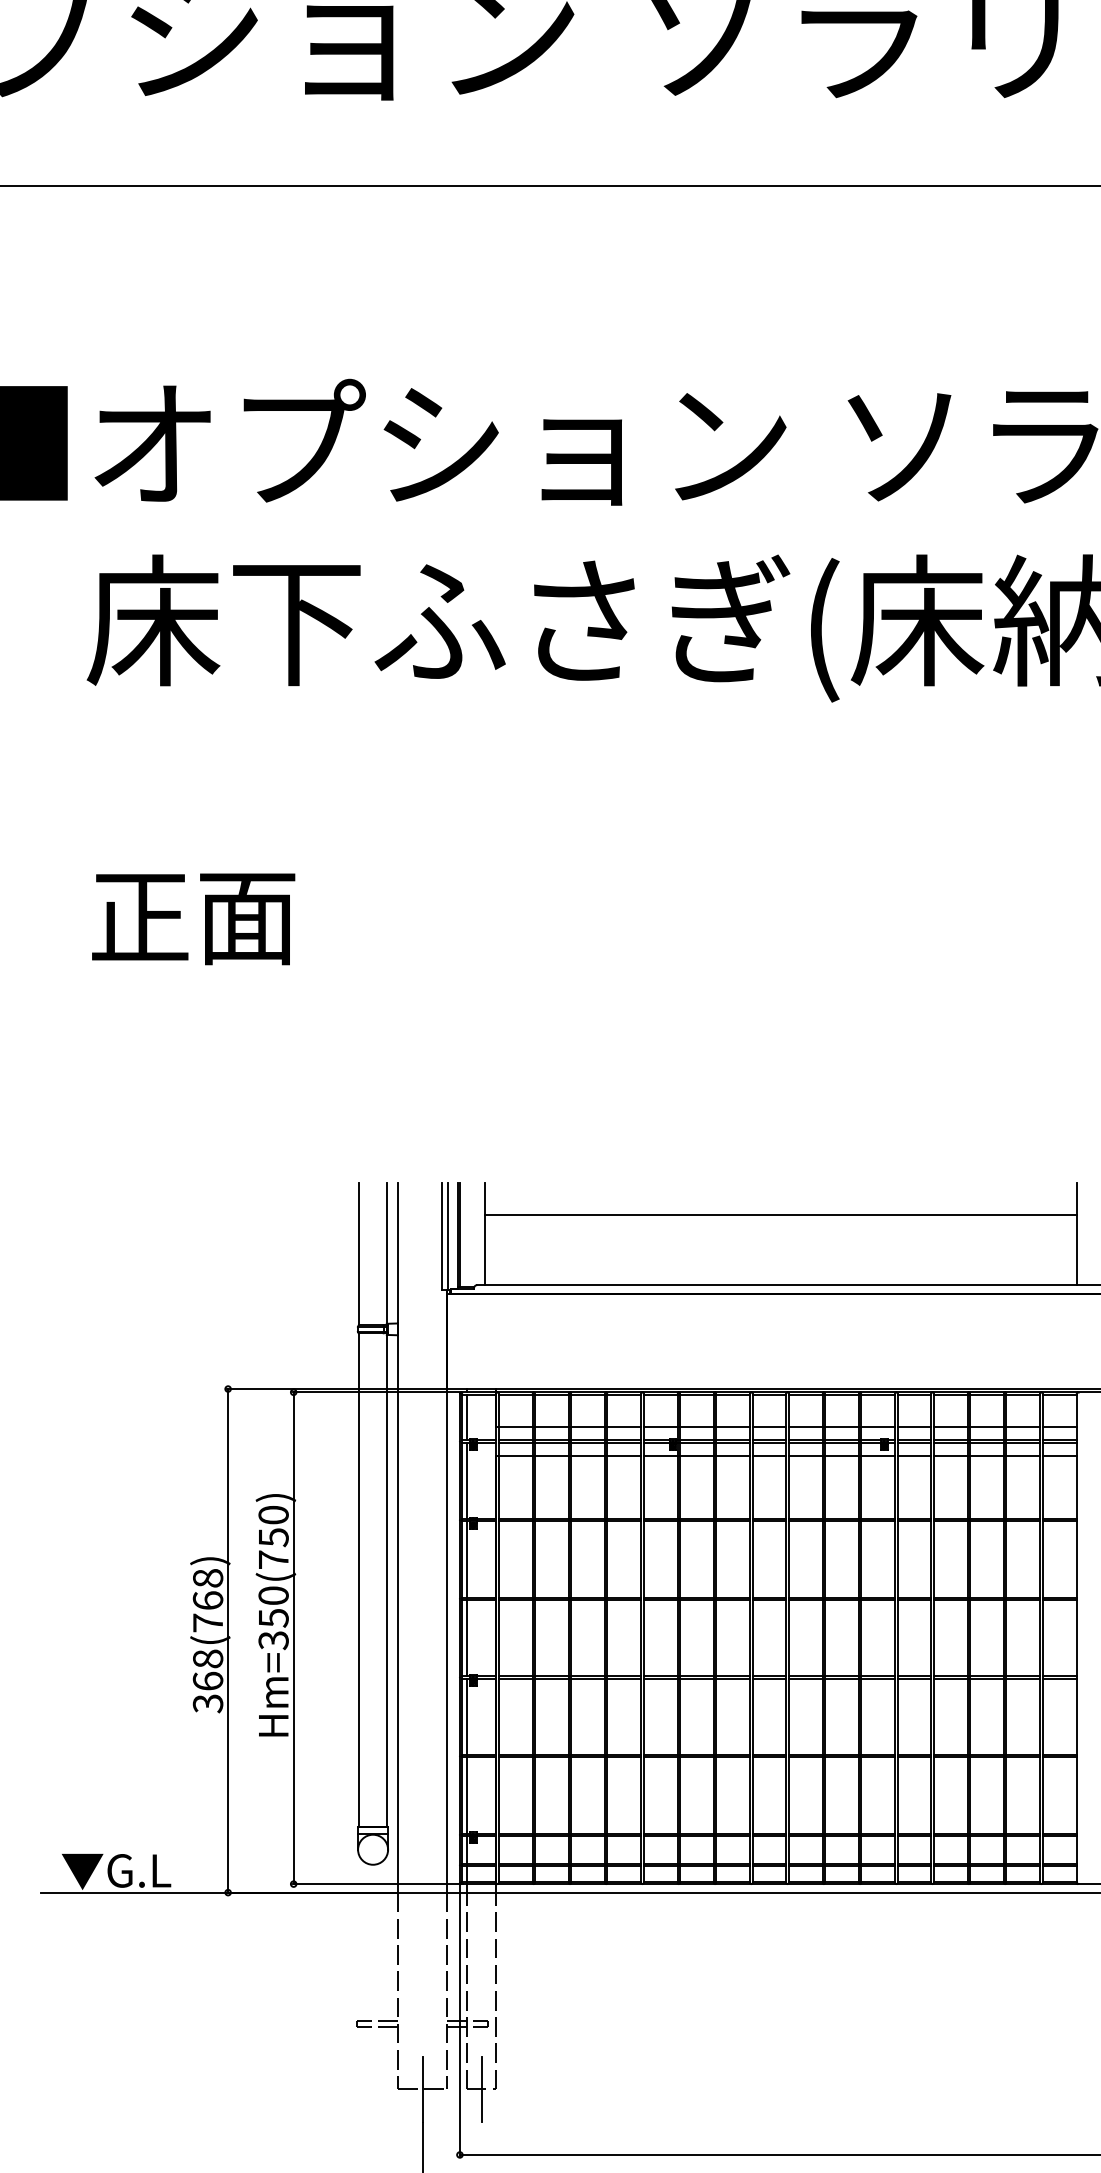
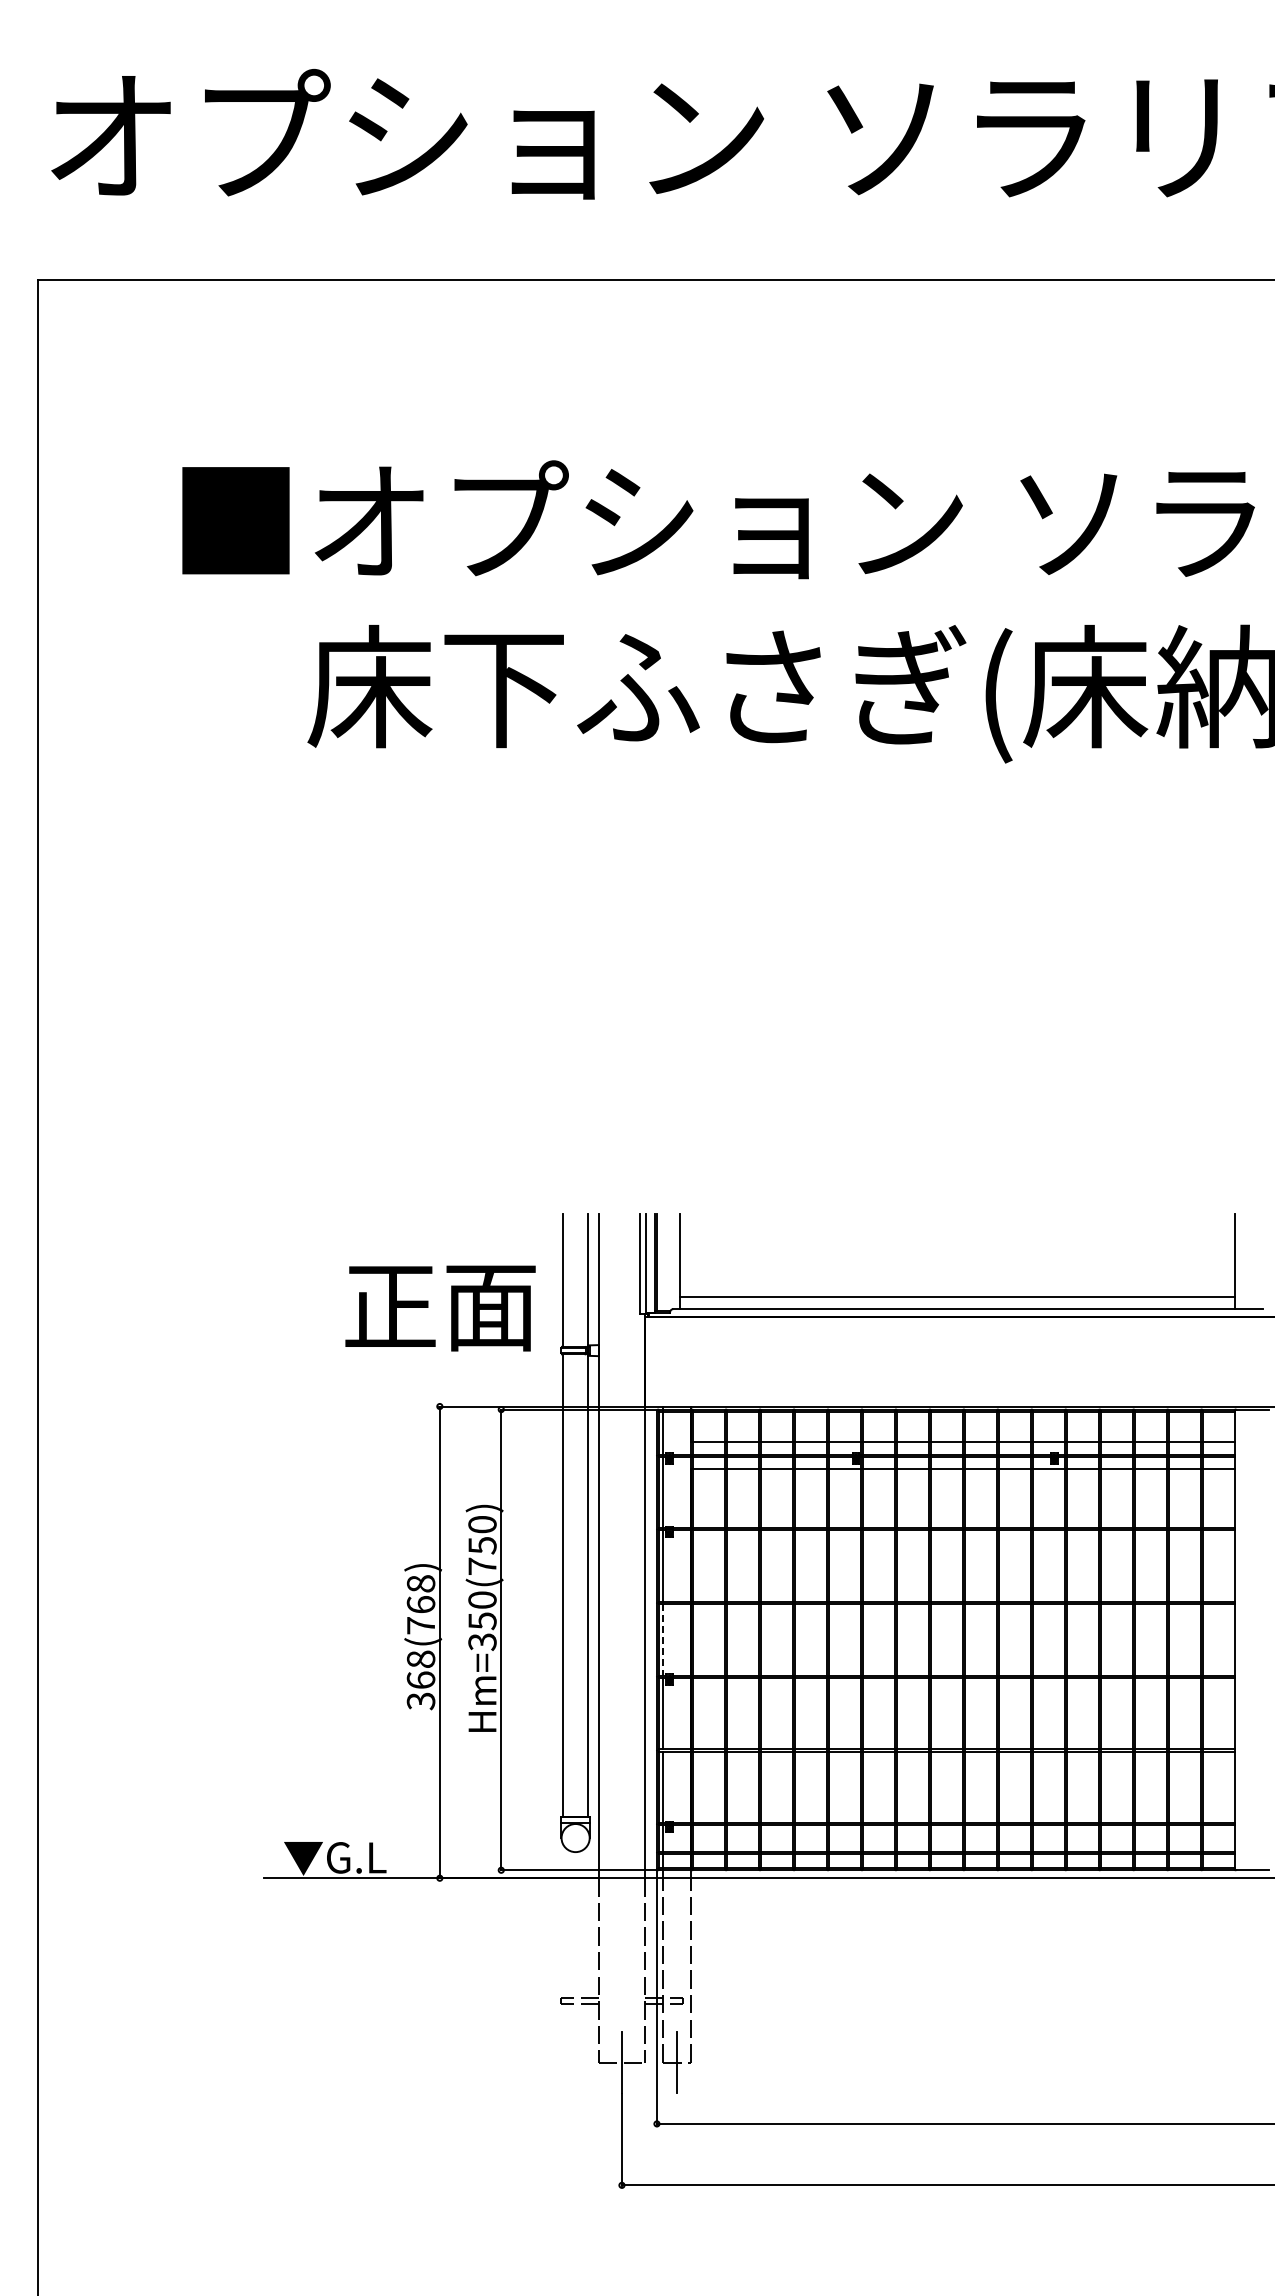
text: (193, 919) -> (440, 1308), moved
line: (780, 1214) -> (957, 1296), moved
line: (466, 1637) -> (663, 1639), solid -> dashed

